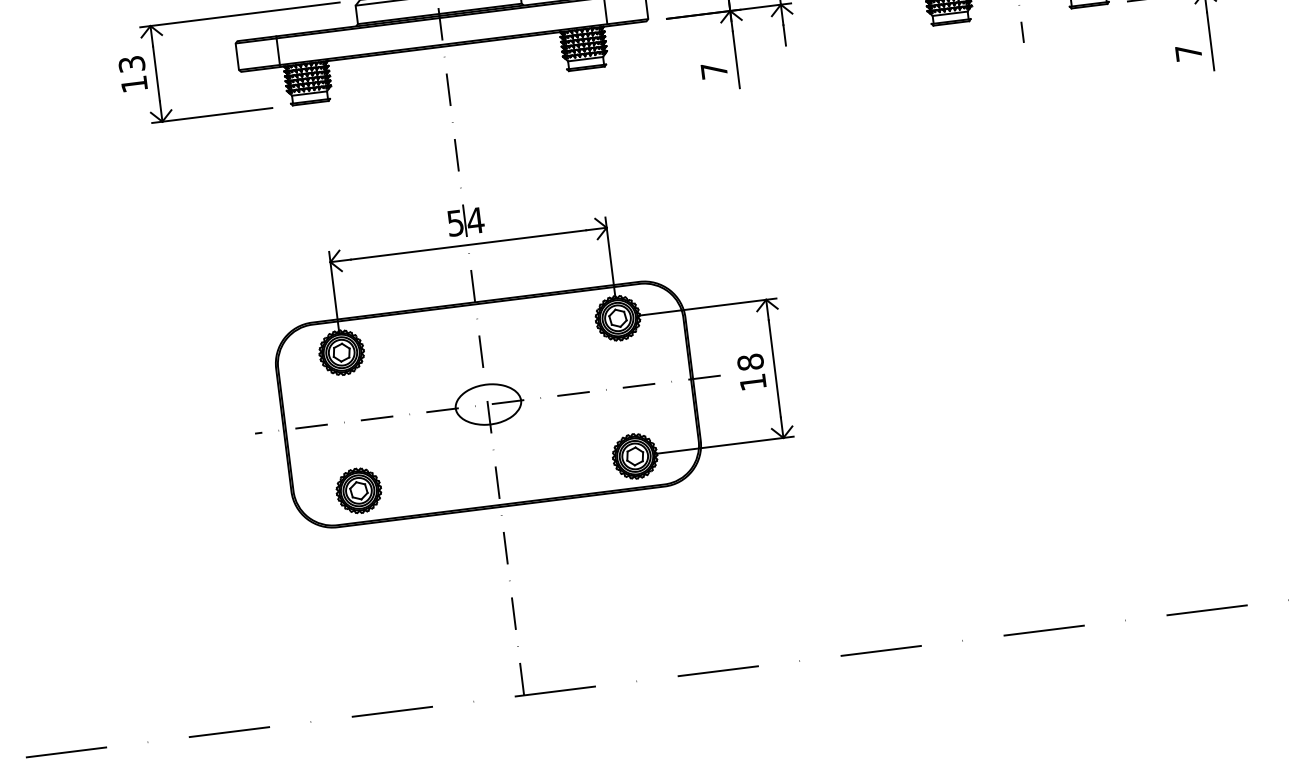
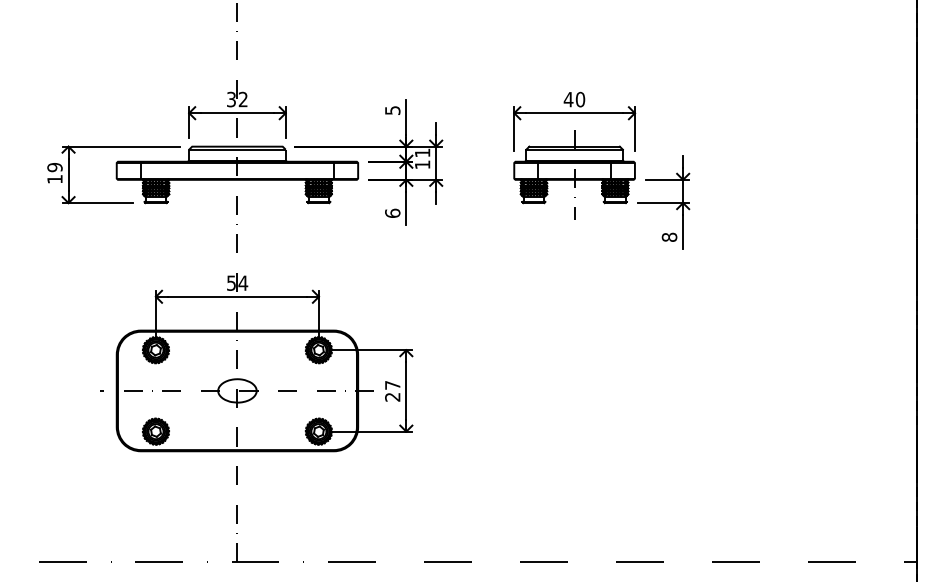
text: (1188, 51) -> (669, 236), 7 -> 8
text: (131, 64) -> (54, 167), 13 -> 19
text: (713, 69) -> (392, 212), 7 -> 6
text: (751, 371) -> (392, 390), 18 -> 27

